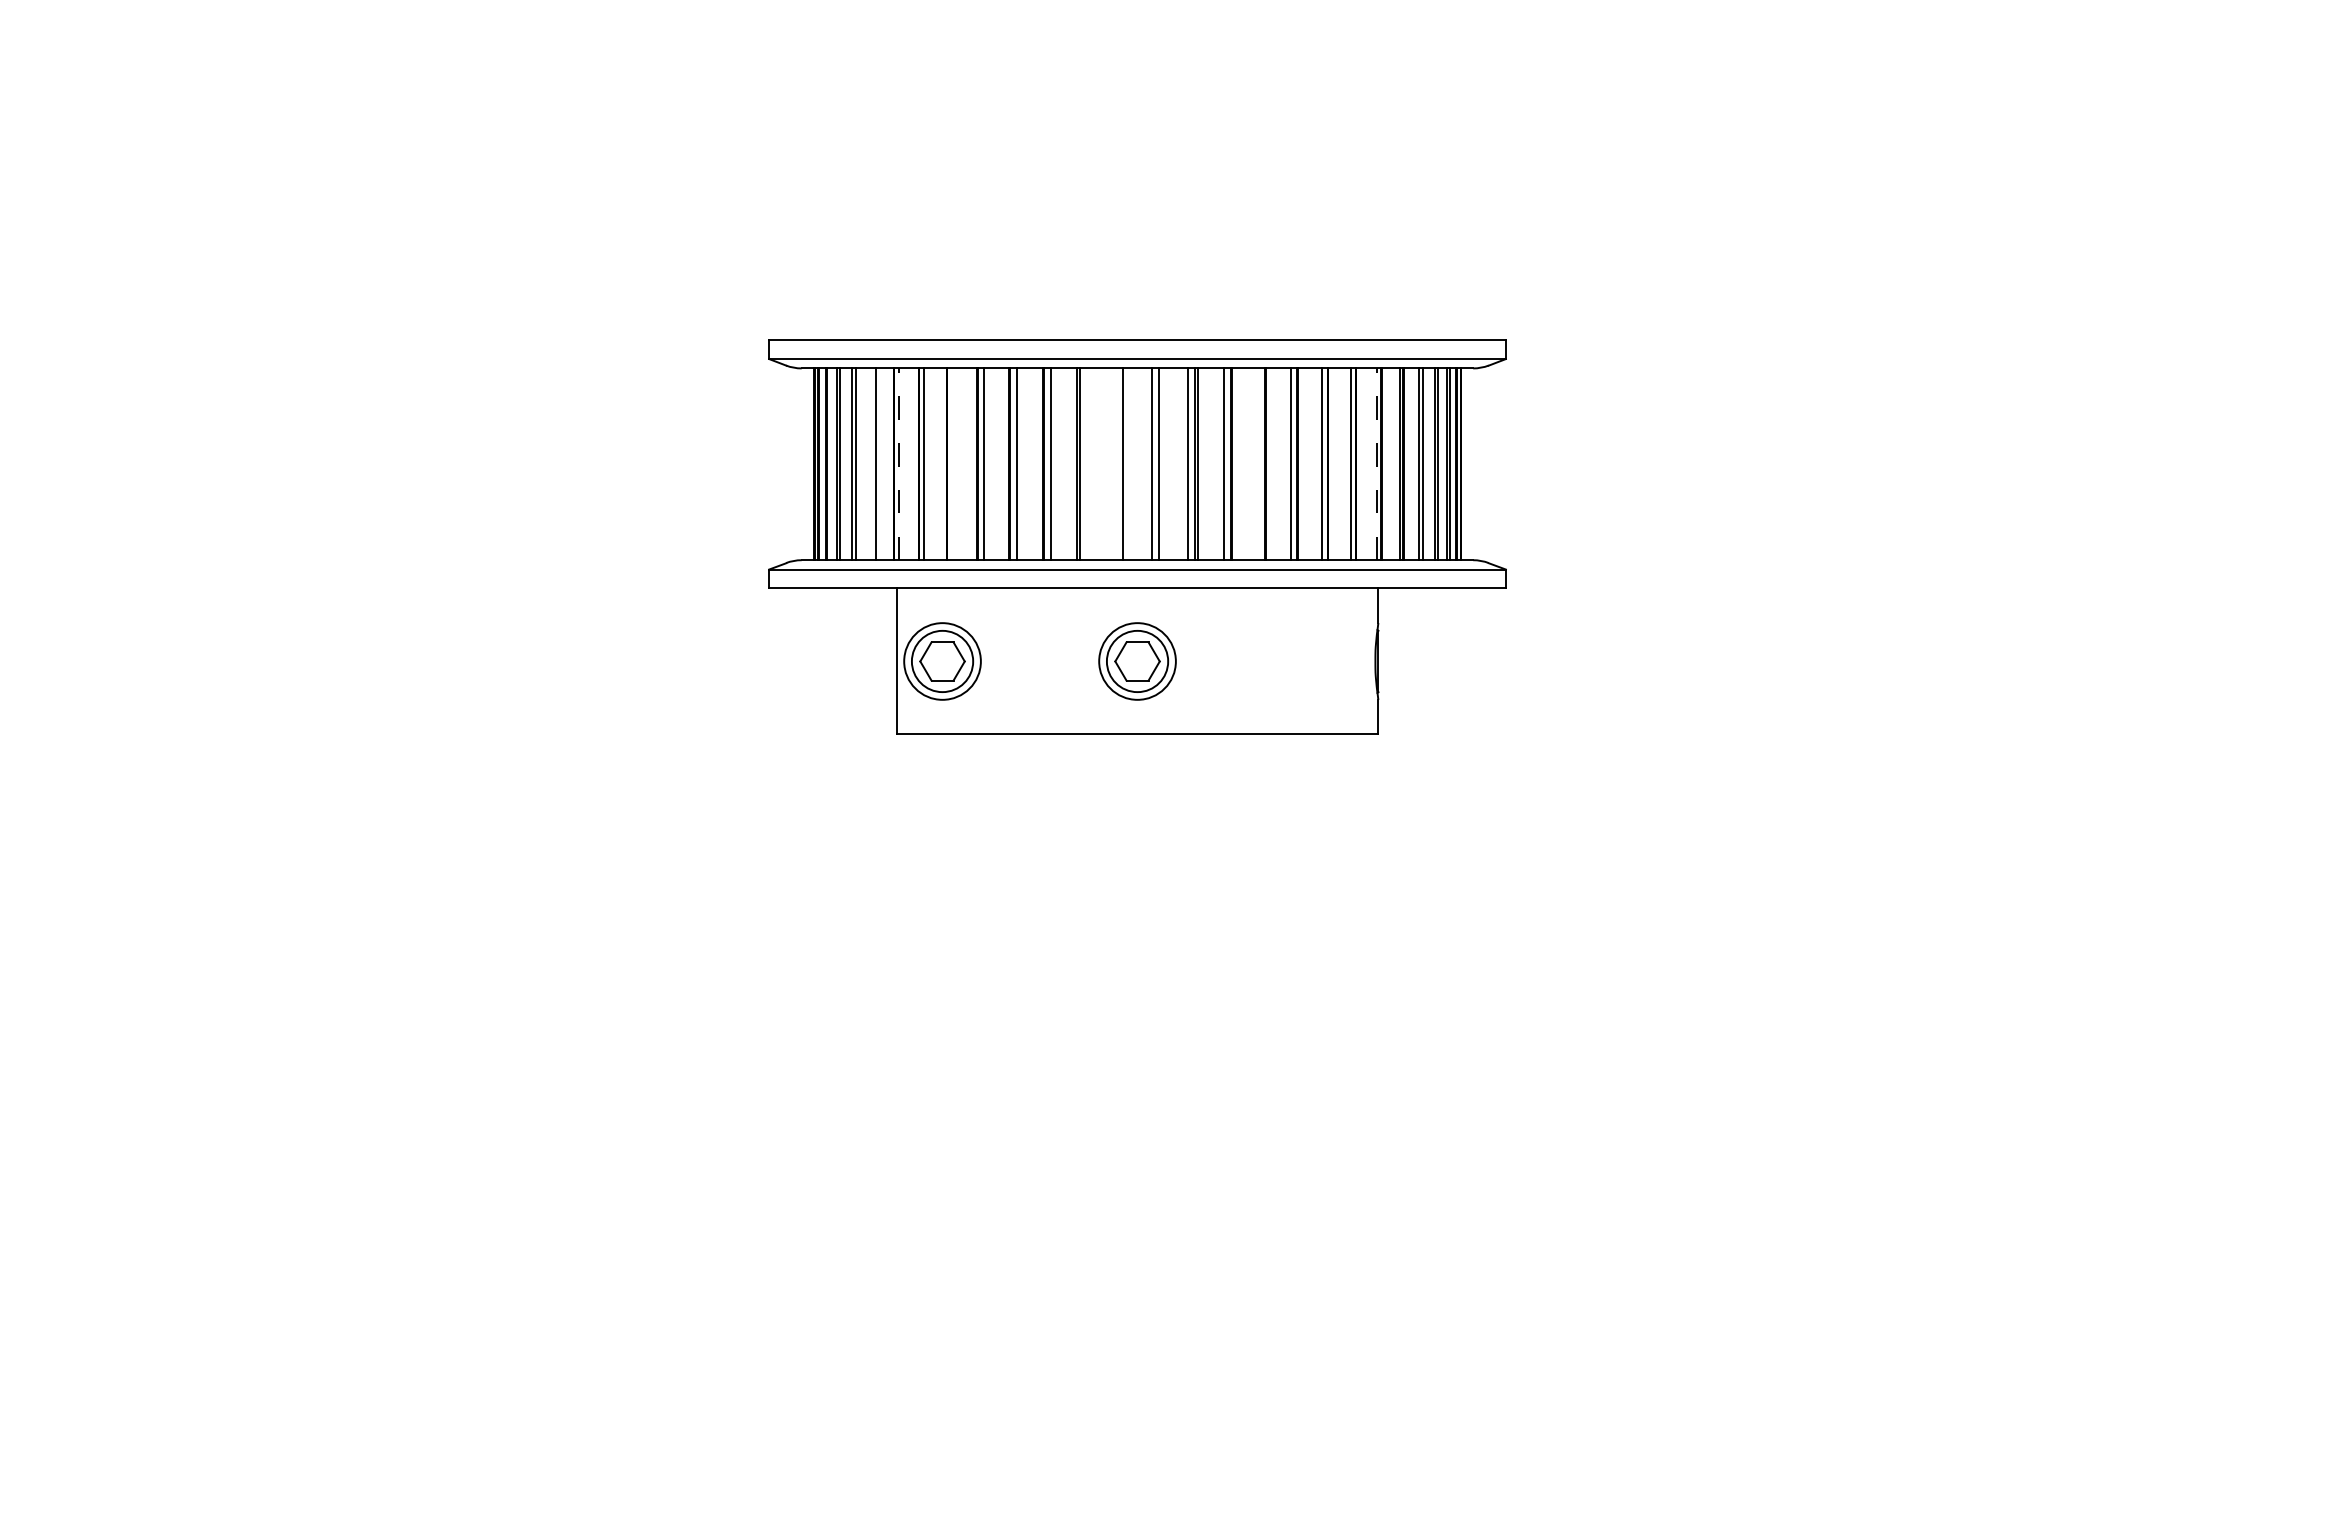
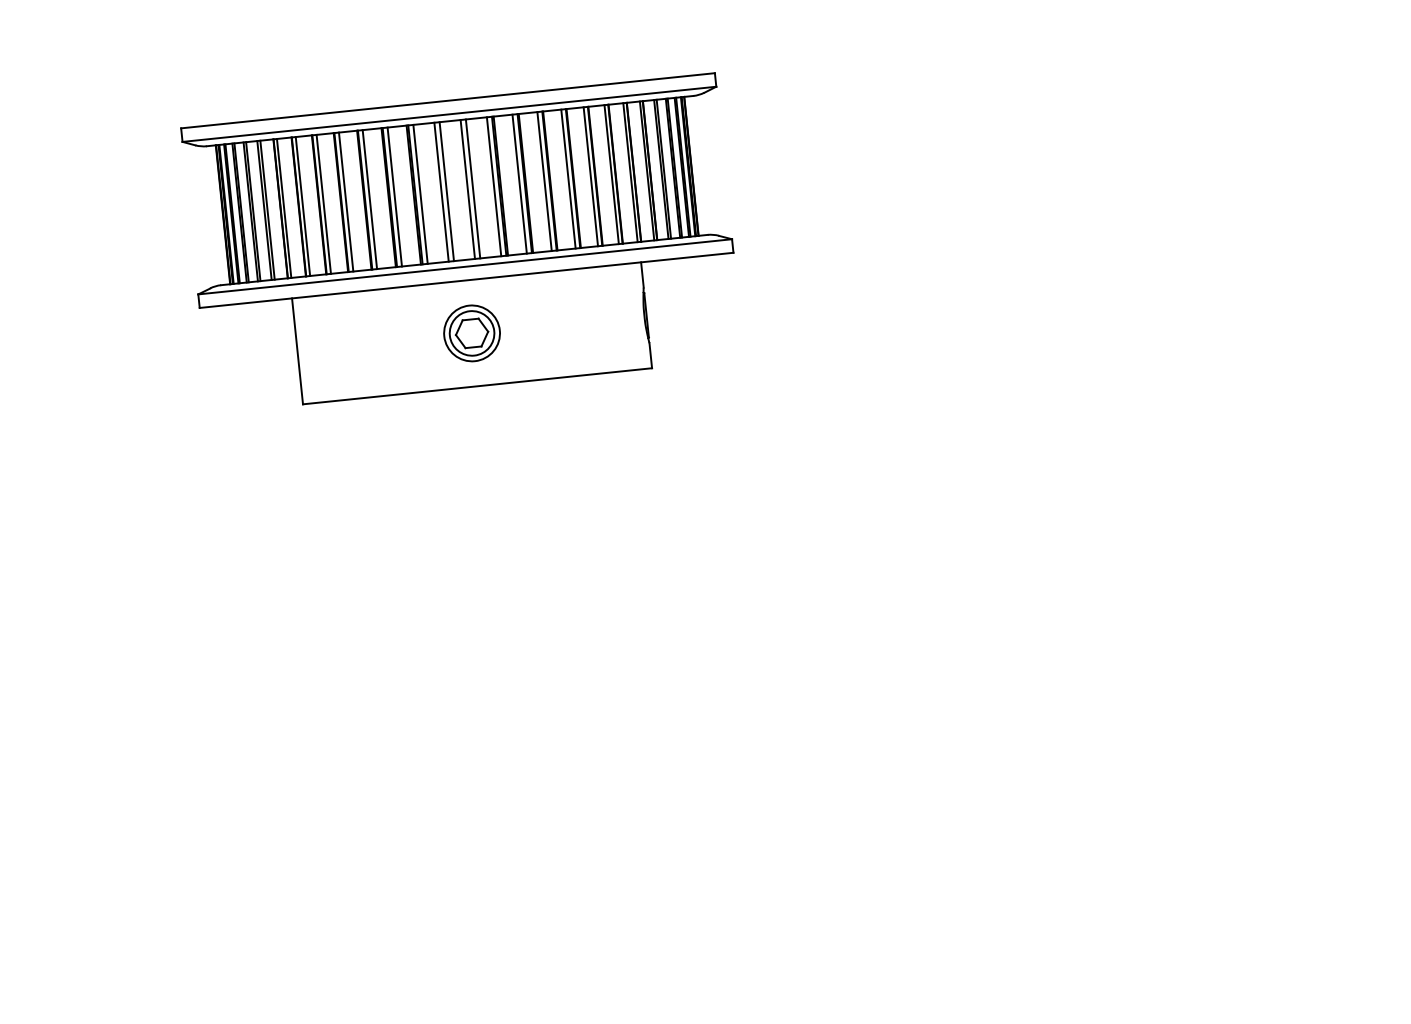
line: (871, 464) -> (264, 210), added
line: (898, 464) -> (284, 208), dashed -> solid
line: (953, 464) -> (323, 204), added
line: (1086, 464) -> (420, 194), added
line: (1115, 464) -> (441, 192), added
line: (1258, 464) -> (544, 181), added
line: (1376, 464) -> (630, 172), dashed -> solid
part: (942, 661) -> (330, 348), removed

